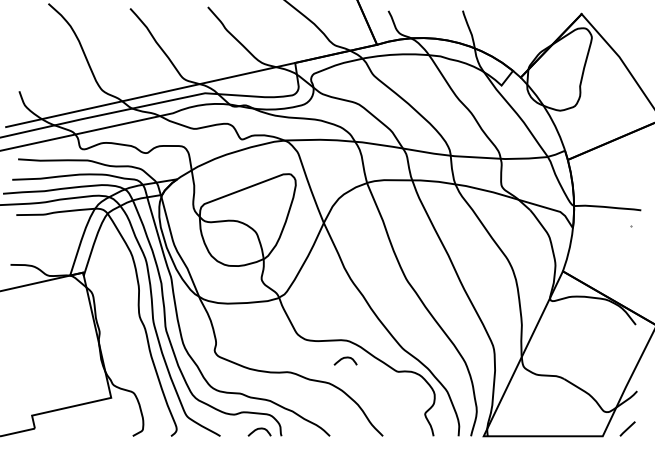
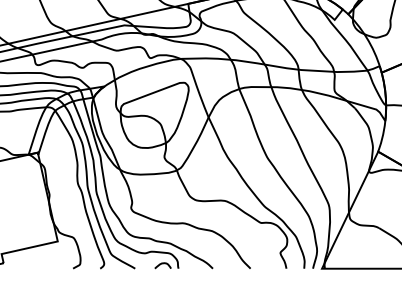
curve: (345, 358) -> (223, 213), removed

